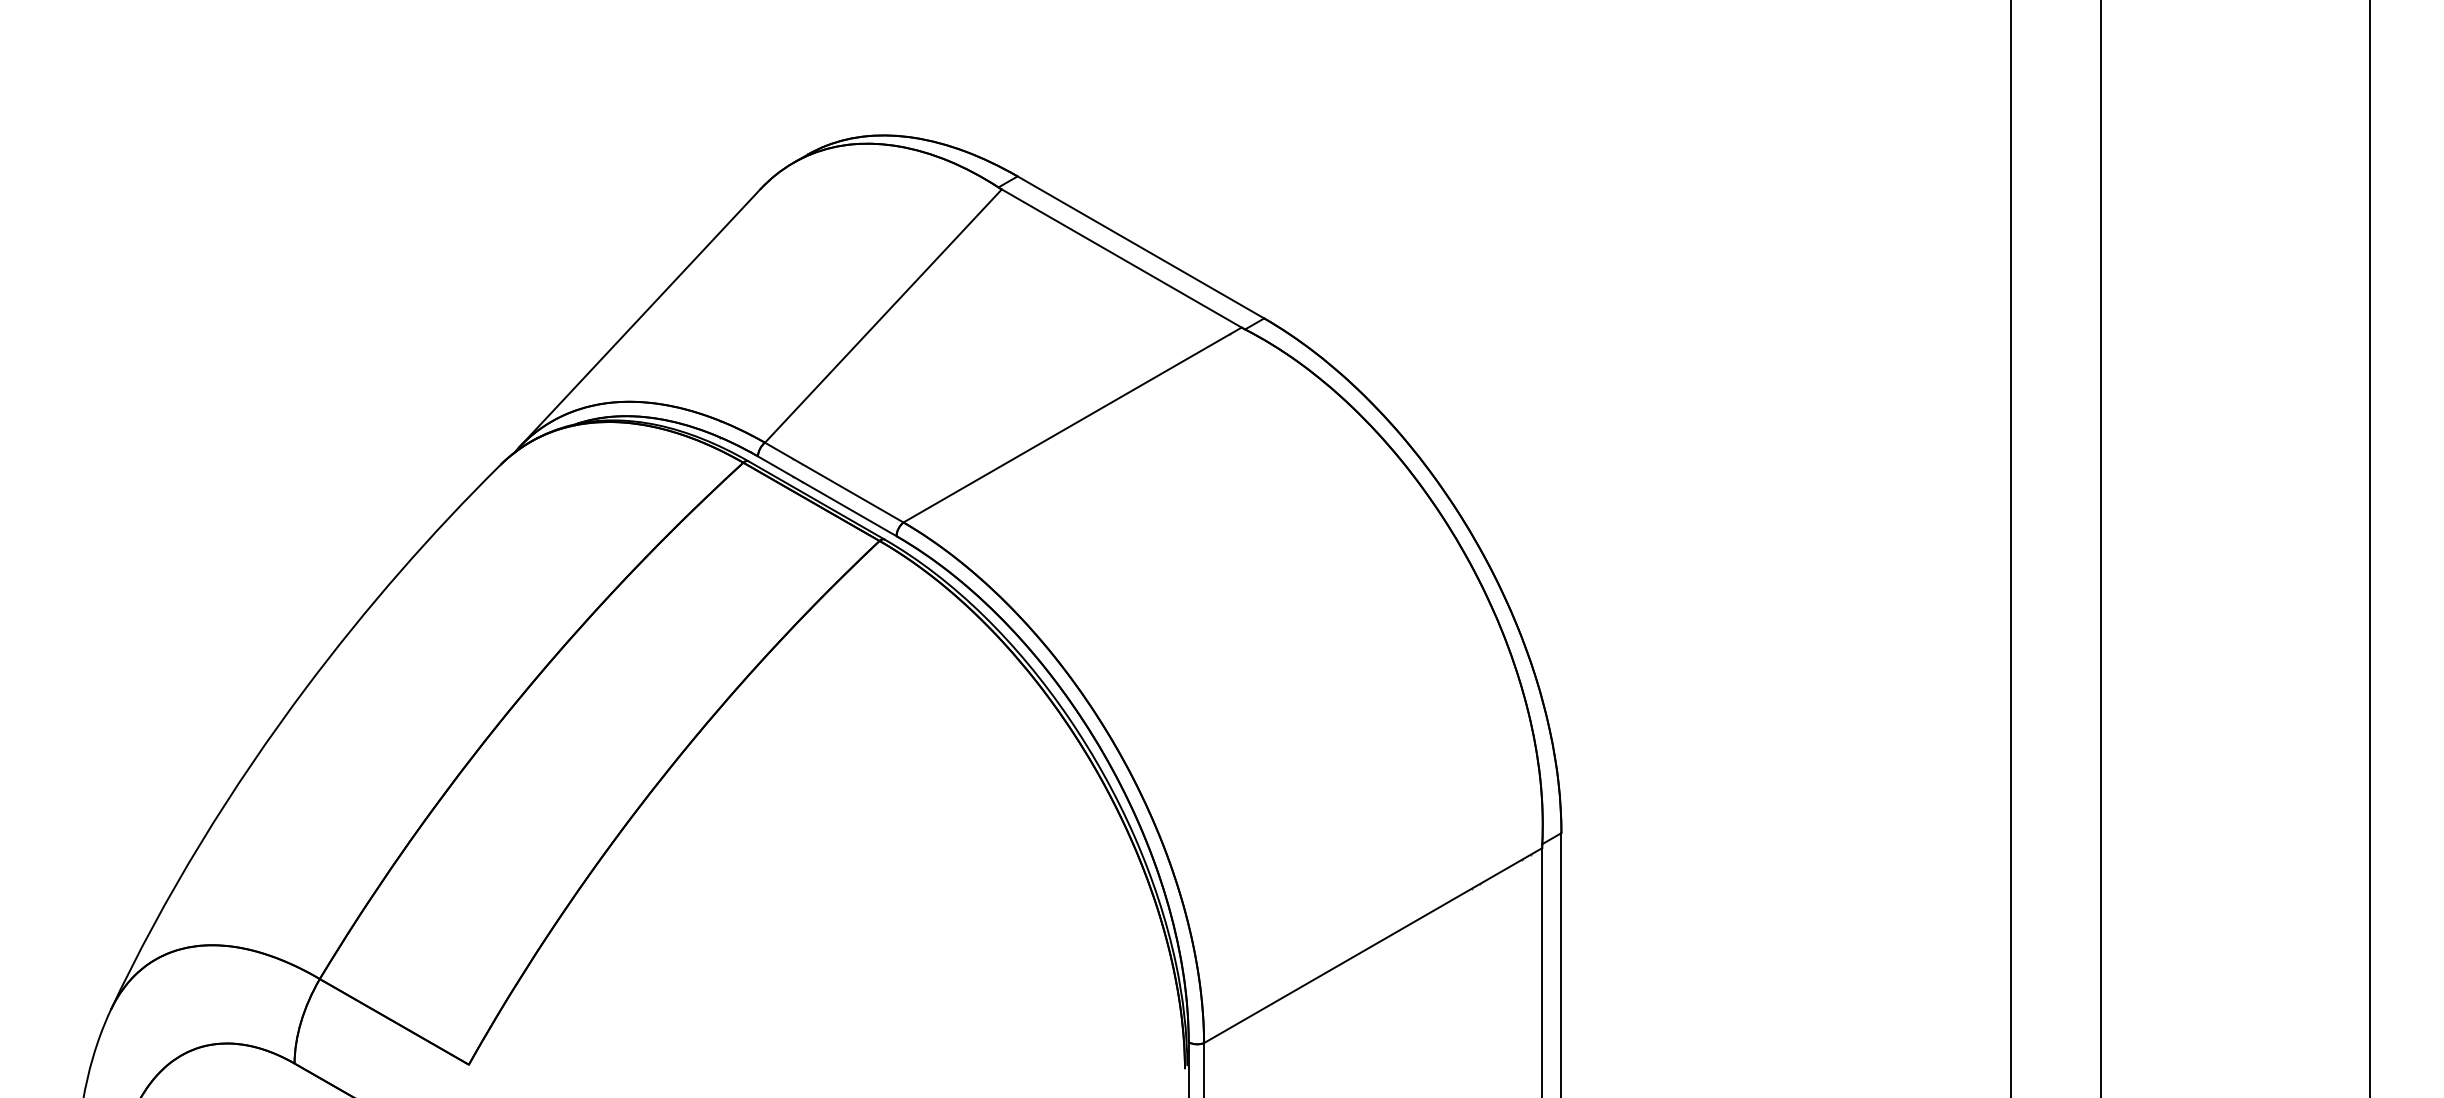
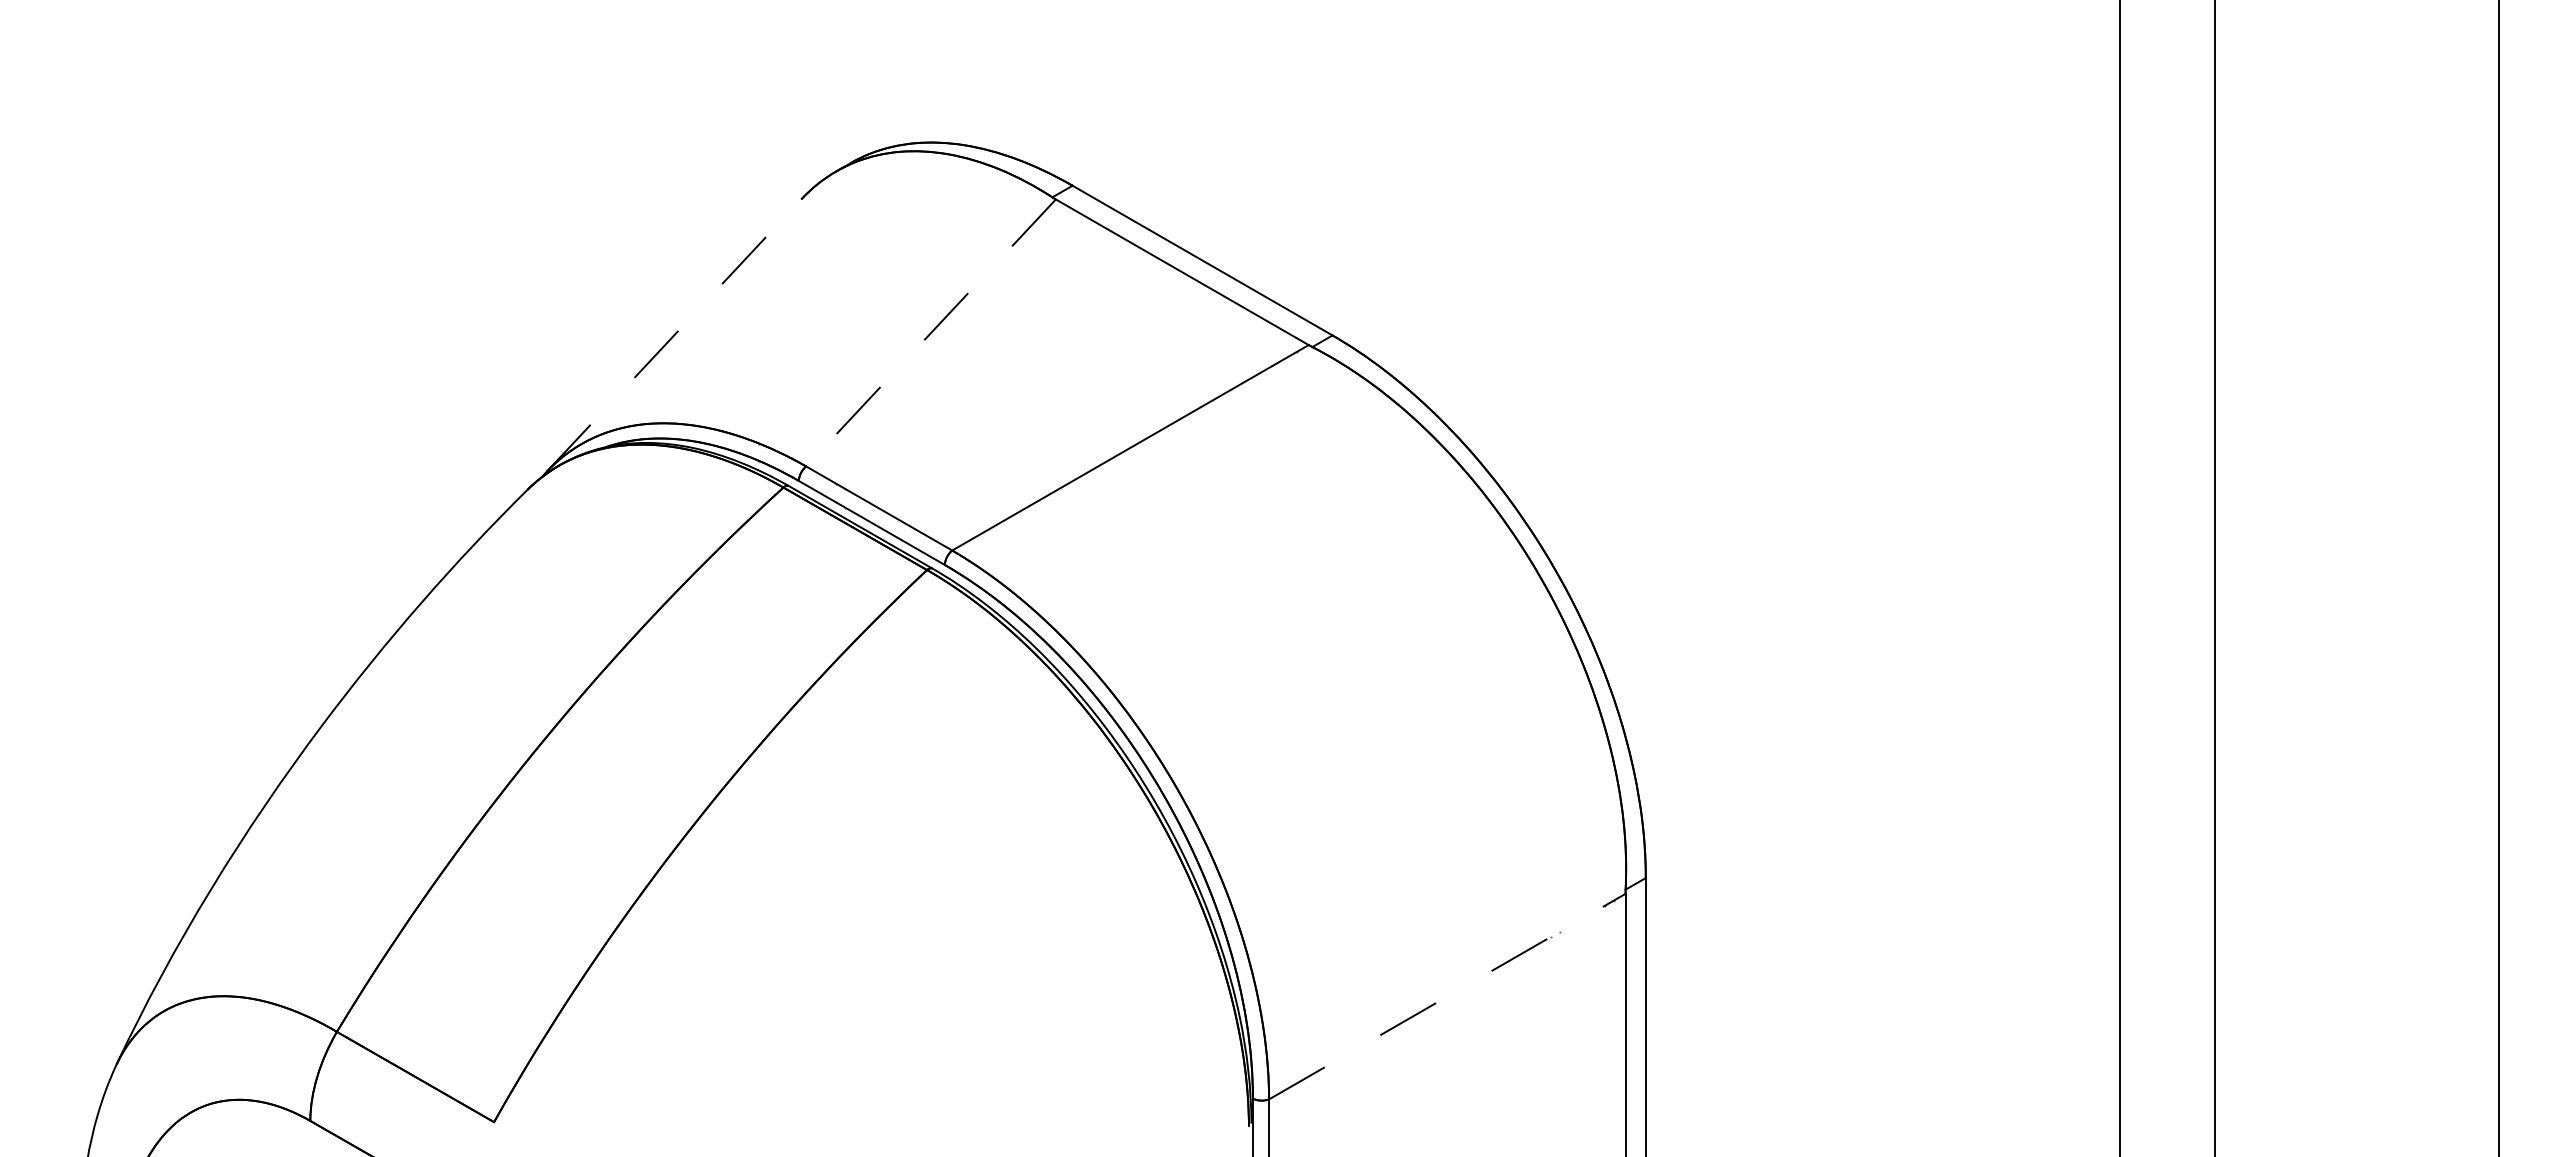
line: (883, 315) -> (931, 332), solid -> dashed
line: (640, 318) -> (674, 335), solid -> dashed
line: (1373, 945) -> (1447, 996), solid -> dashed

